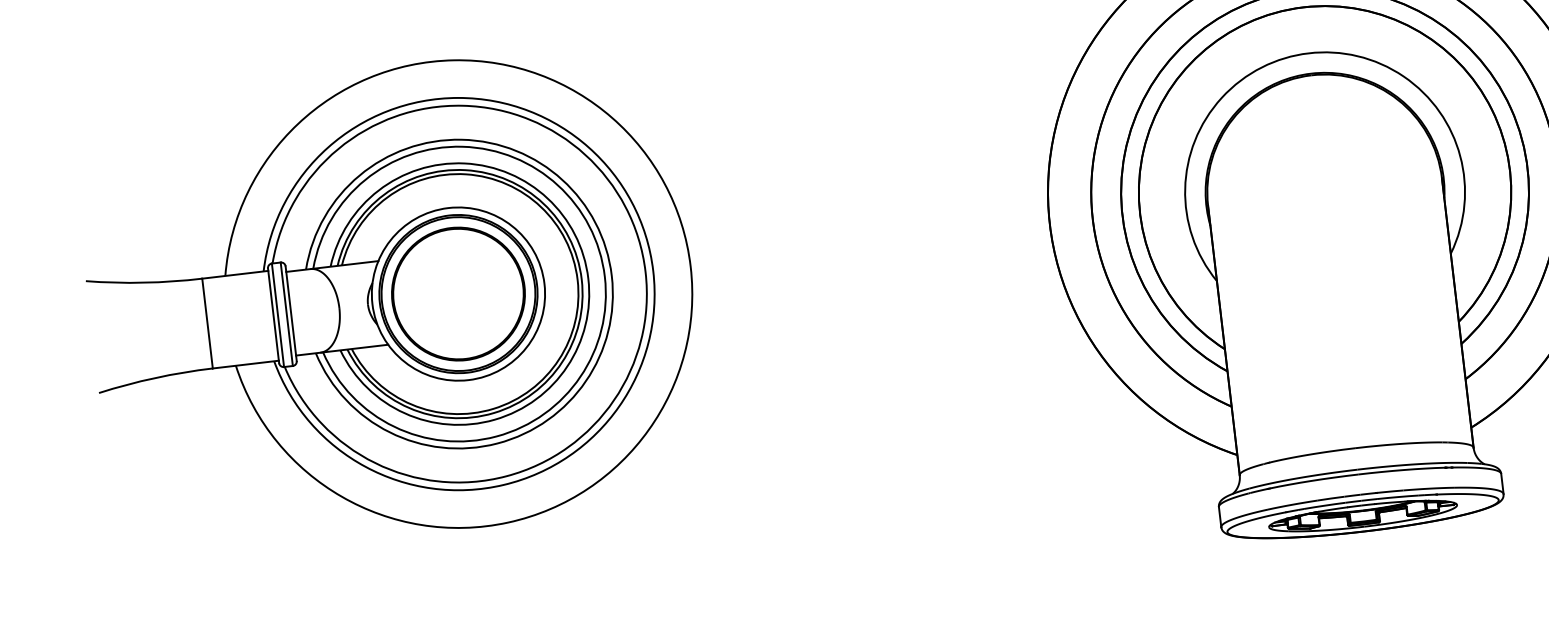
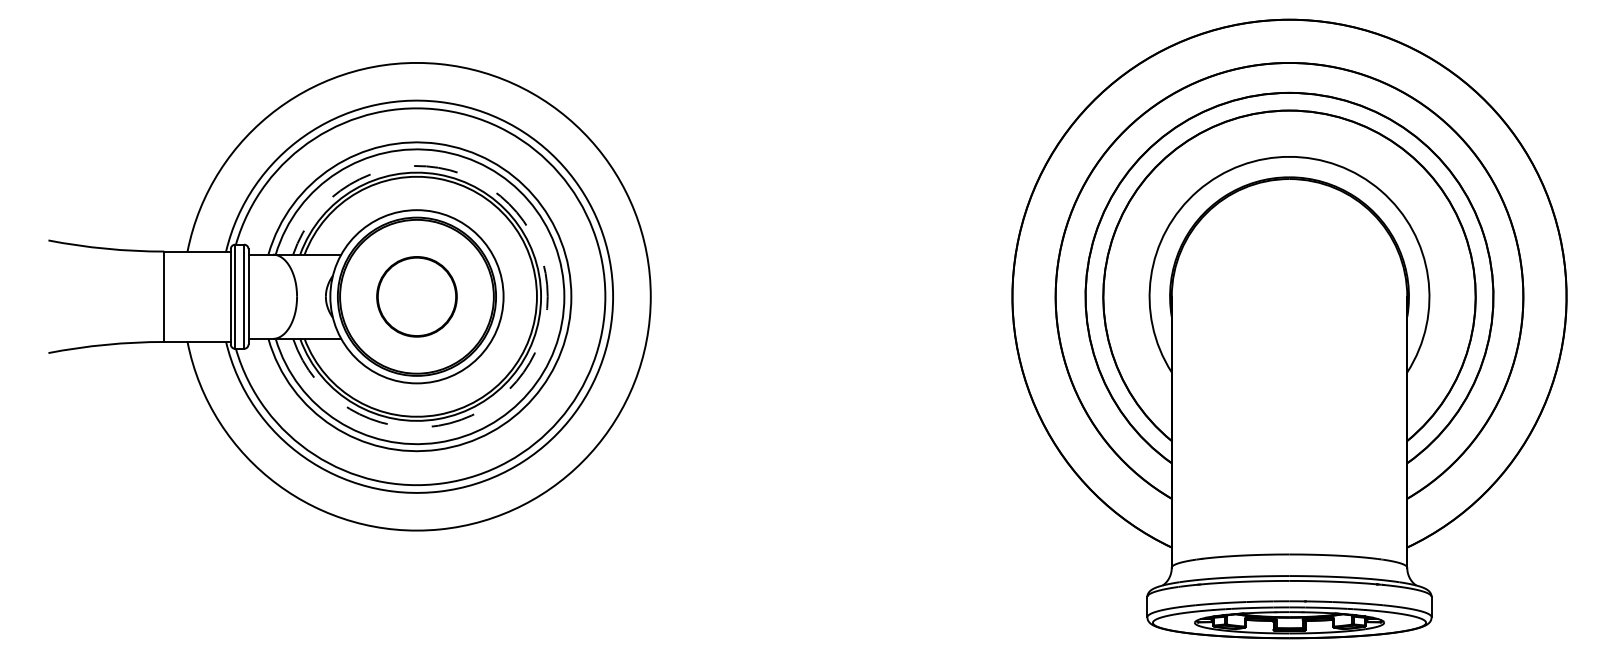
arc: (588, 278) -> (547, 296), solid -> dashed
part: (457, 293) -> (416, 296), size x0.6

